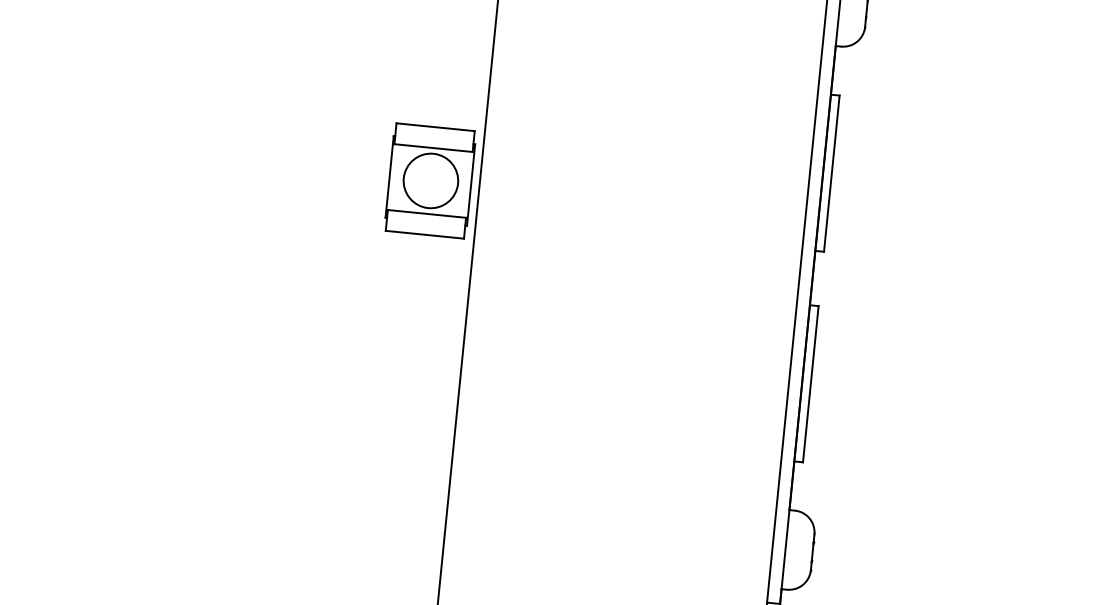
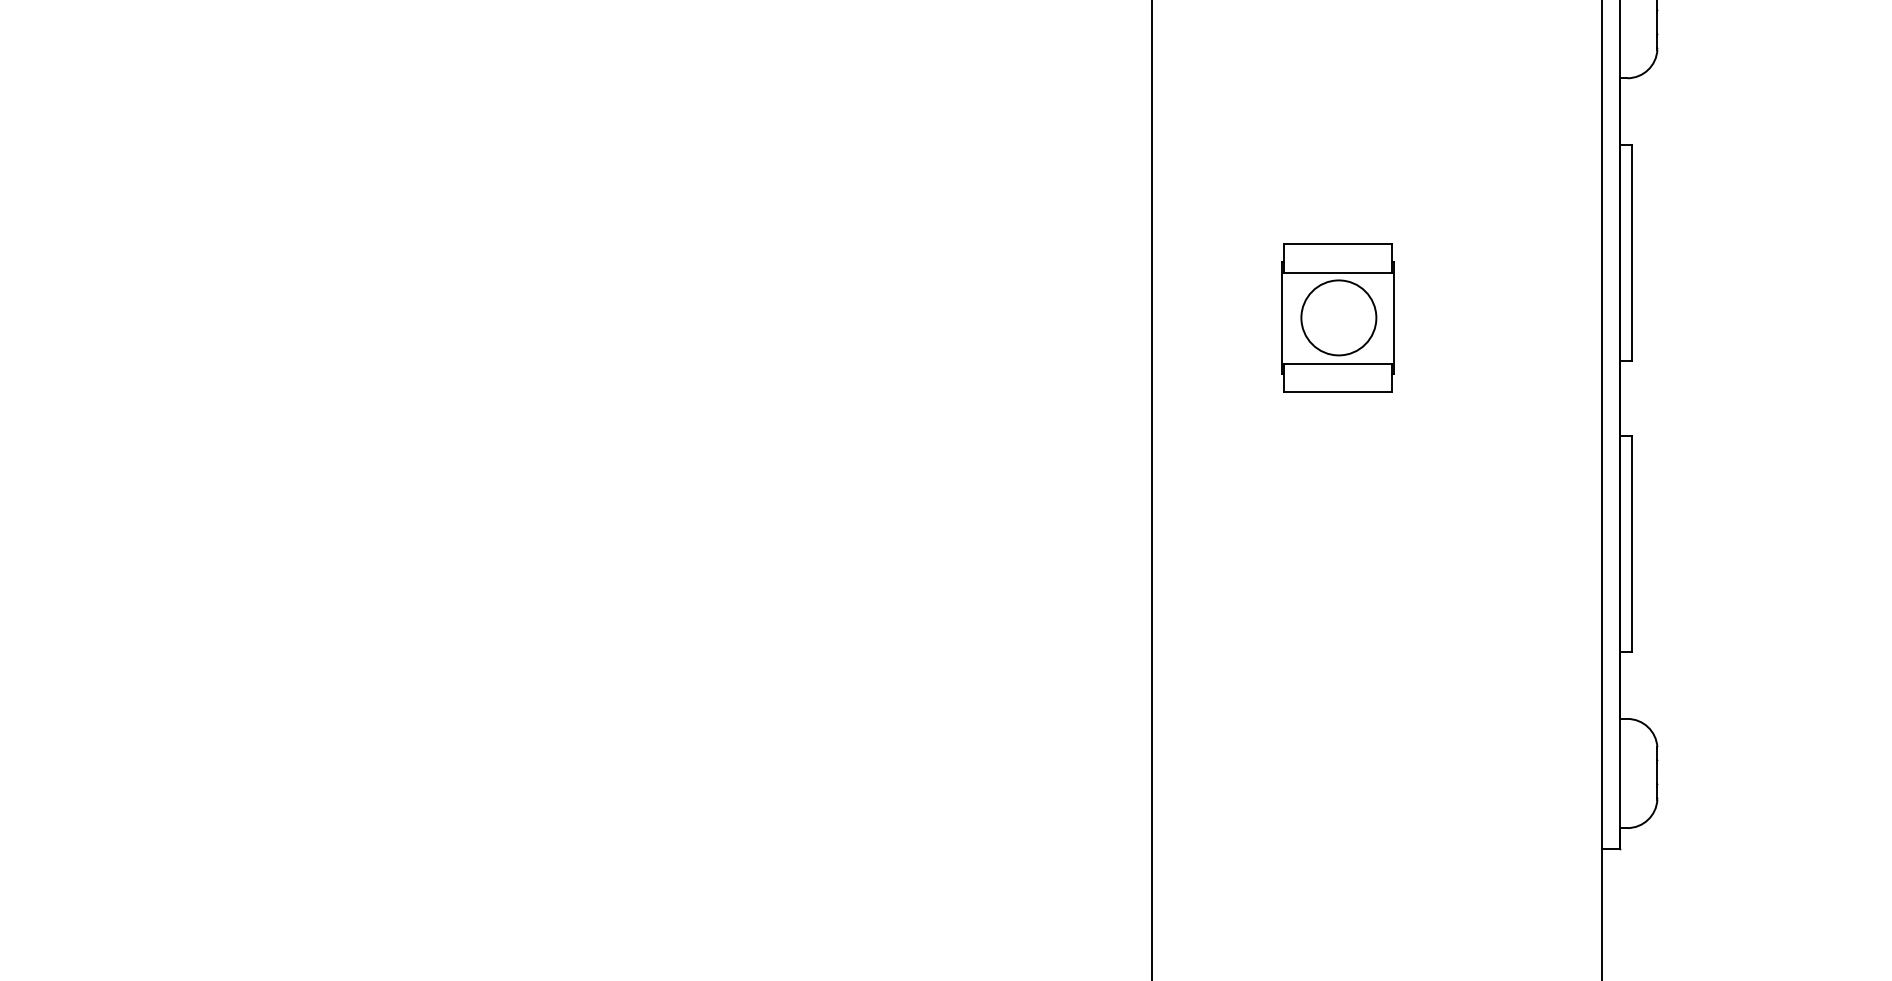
part: (429, 180) -> (1337, 317), moved

